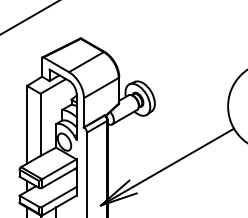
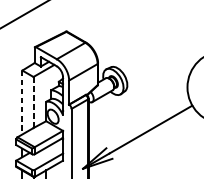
line: (27, 124) -> (22, 102), solid -> dashed
line: (40, 124) -> (33, 102), solid -> dashed

